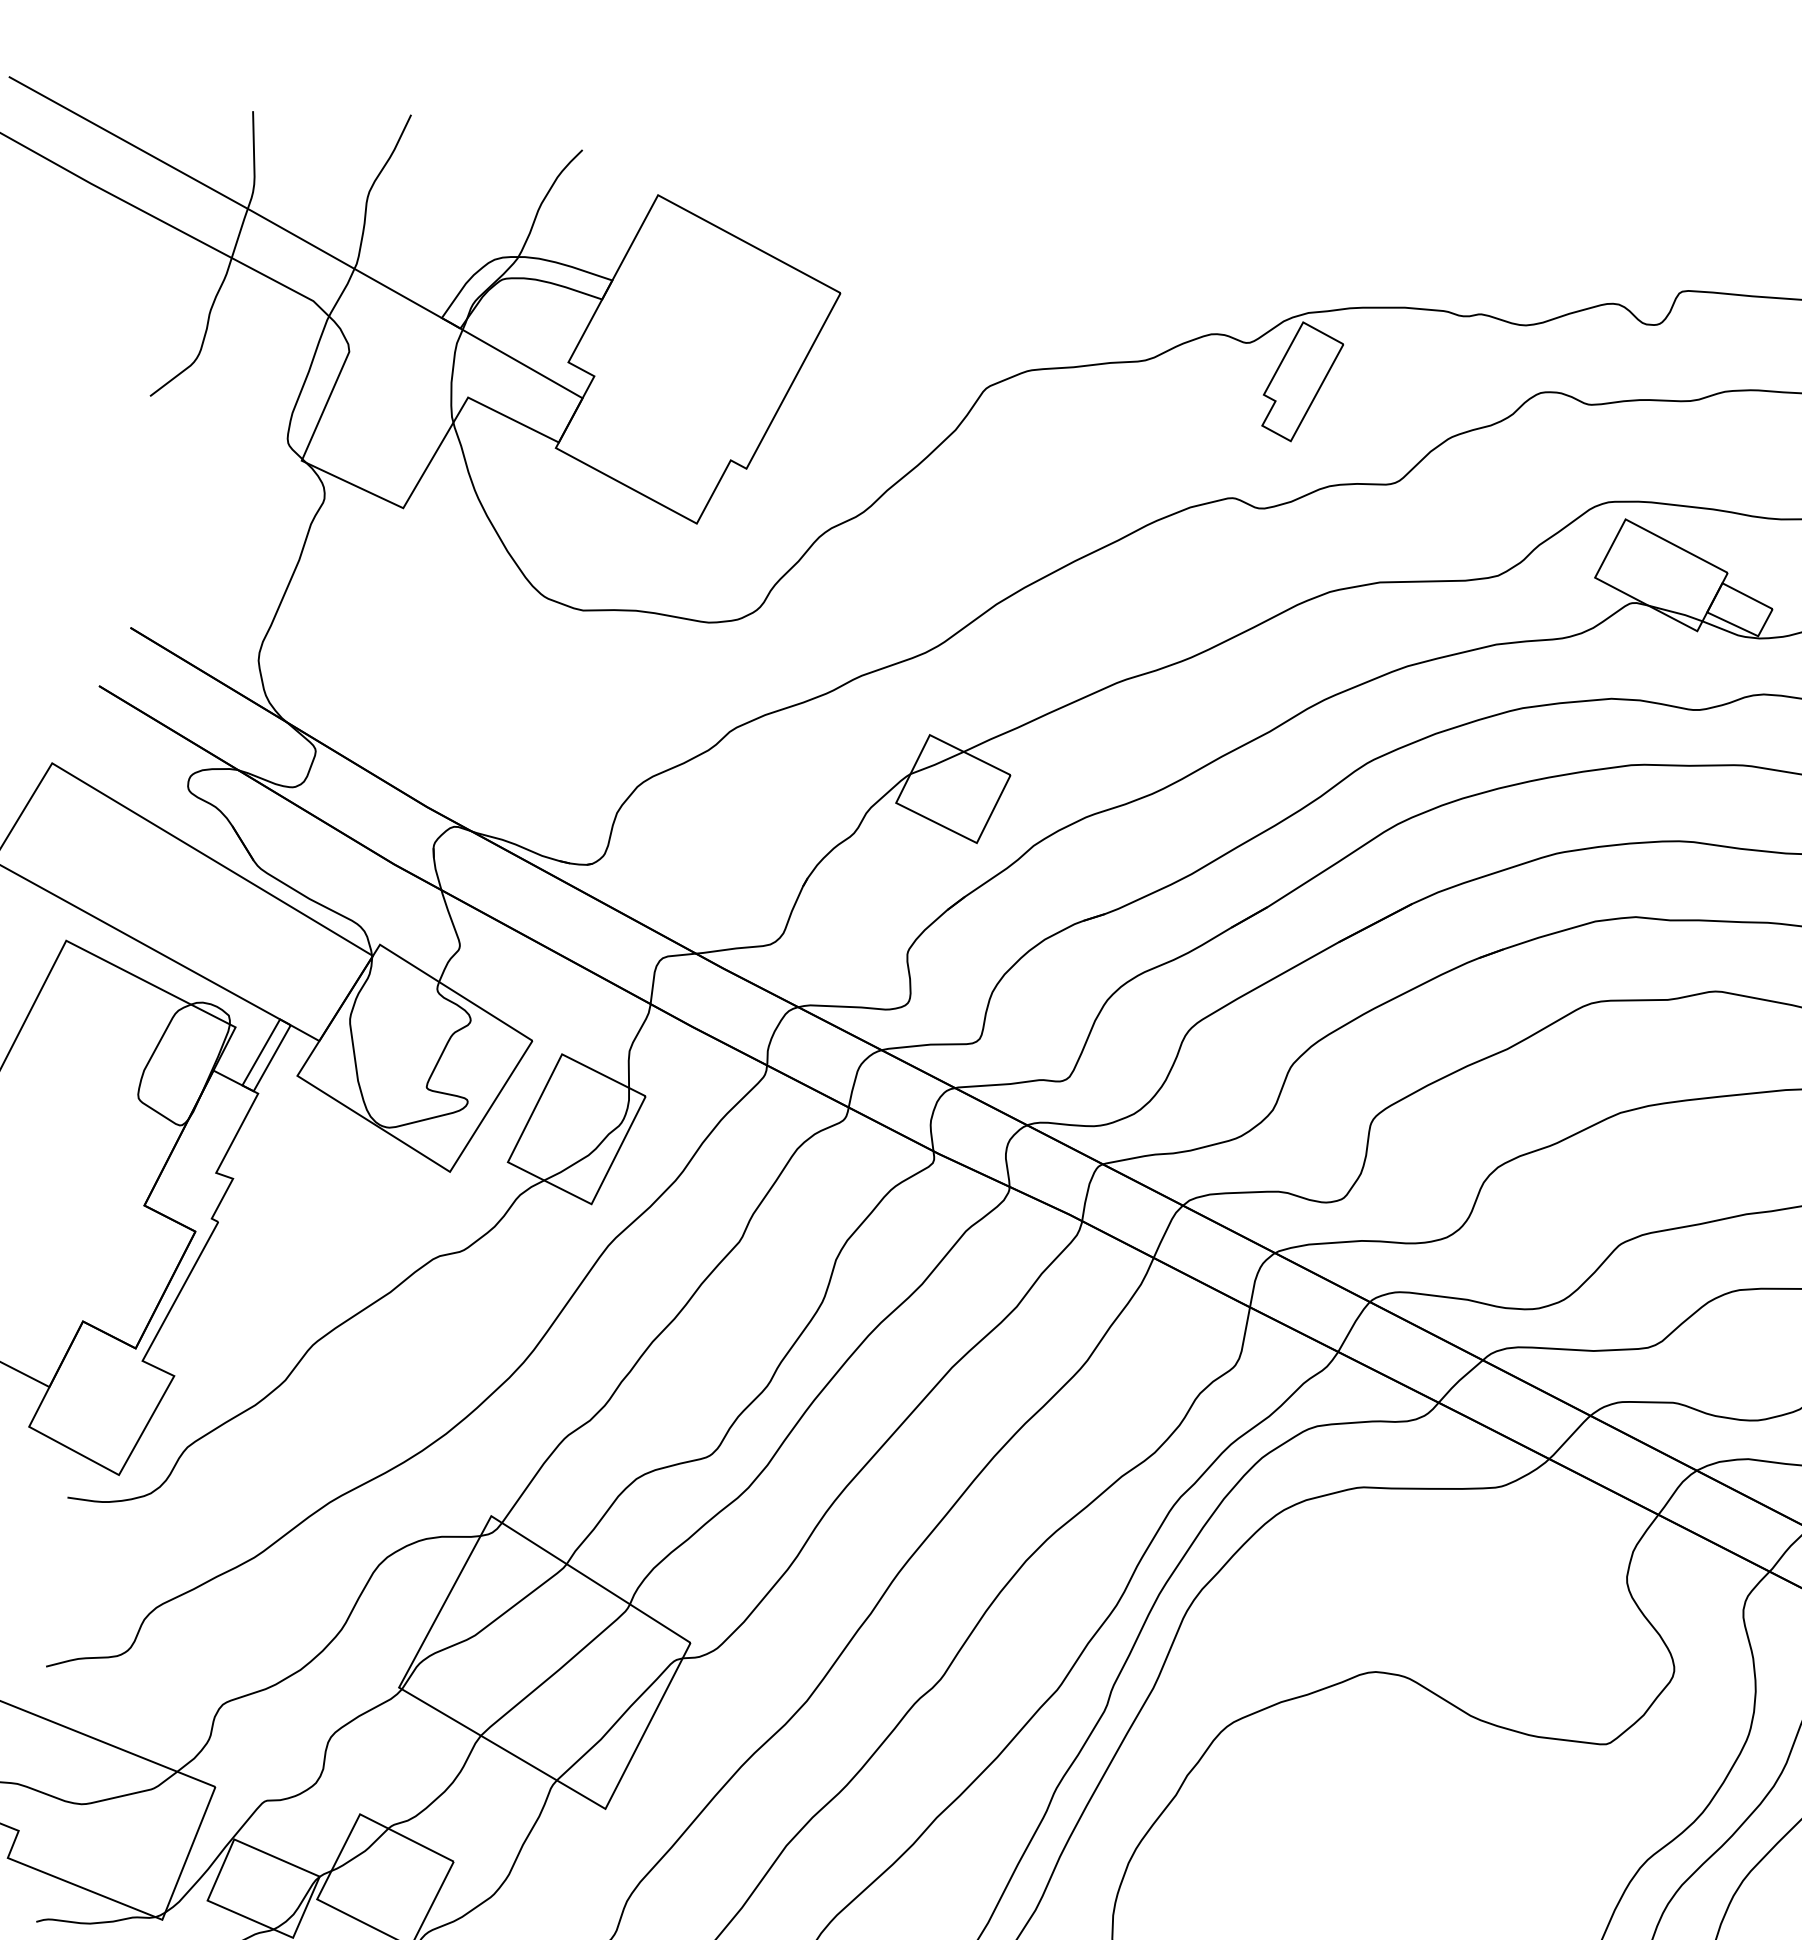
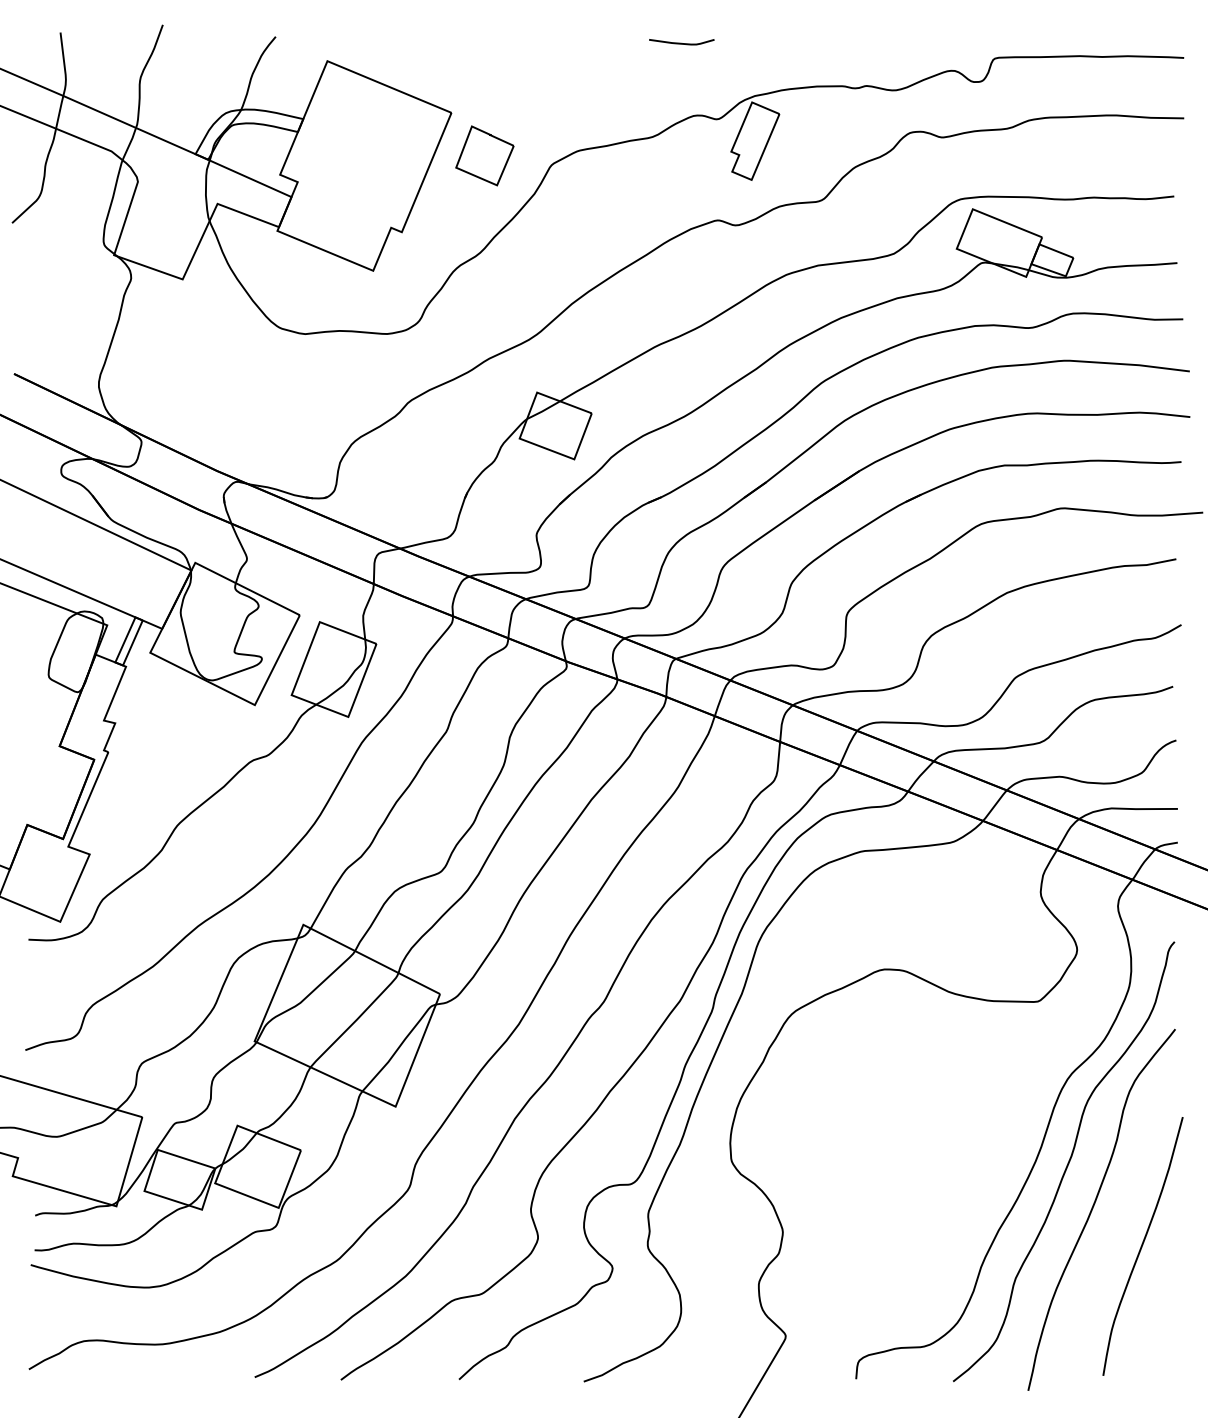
curve: (1203, 219) -> (681, 42), added
part: (884, 363) -> (484, 155), added

